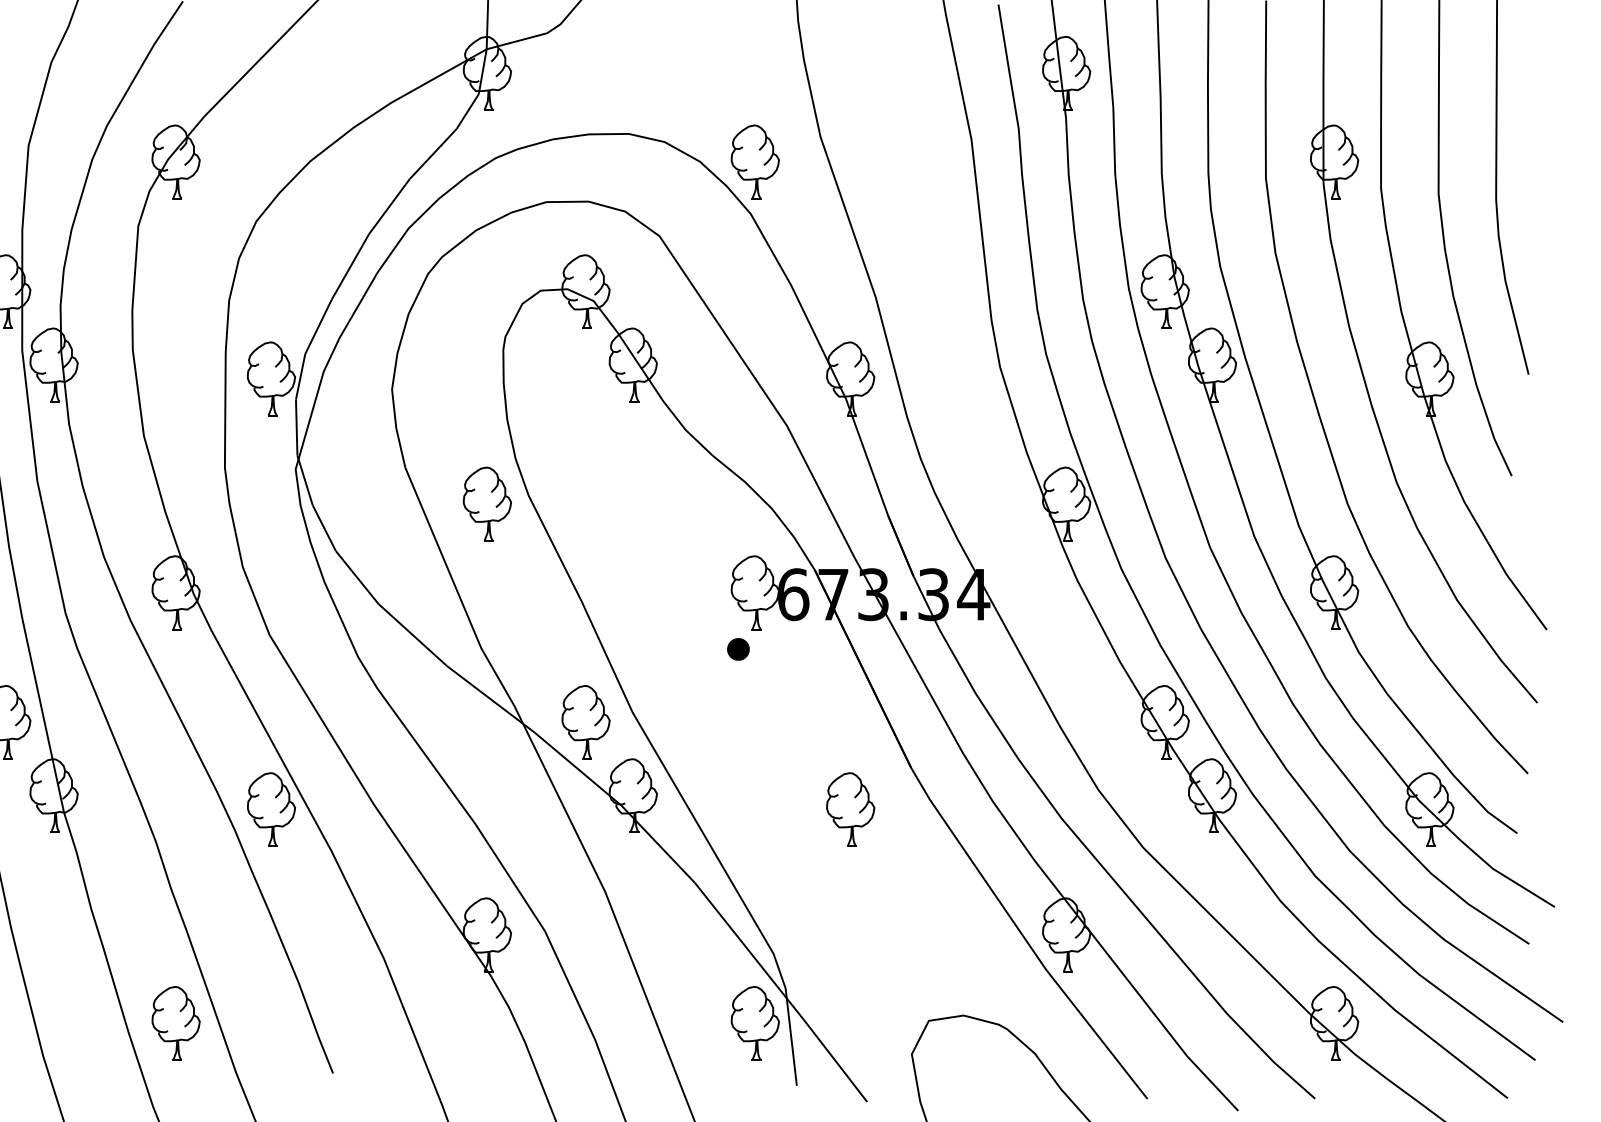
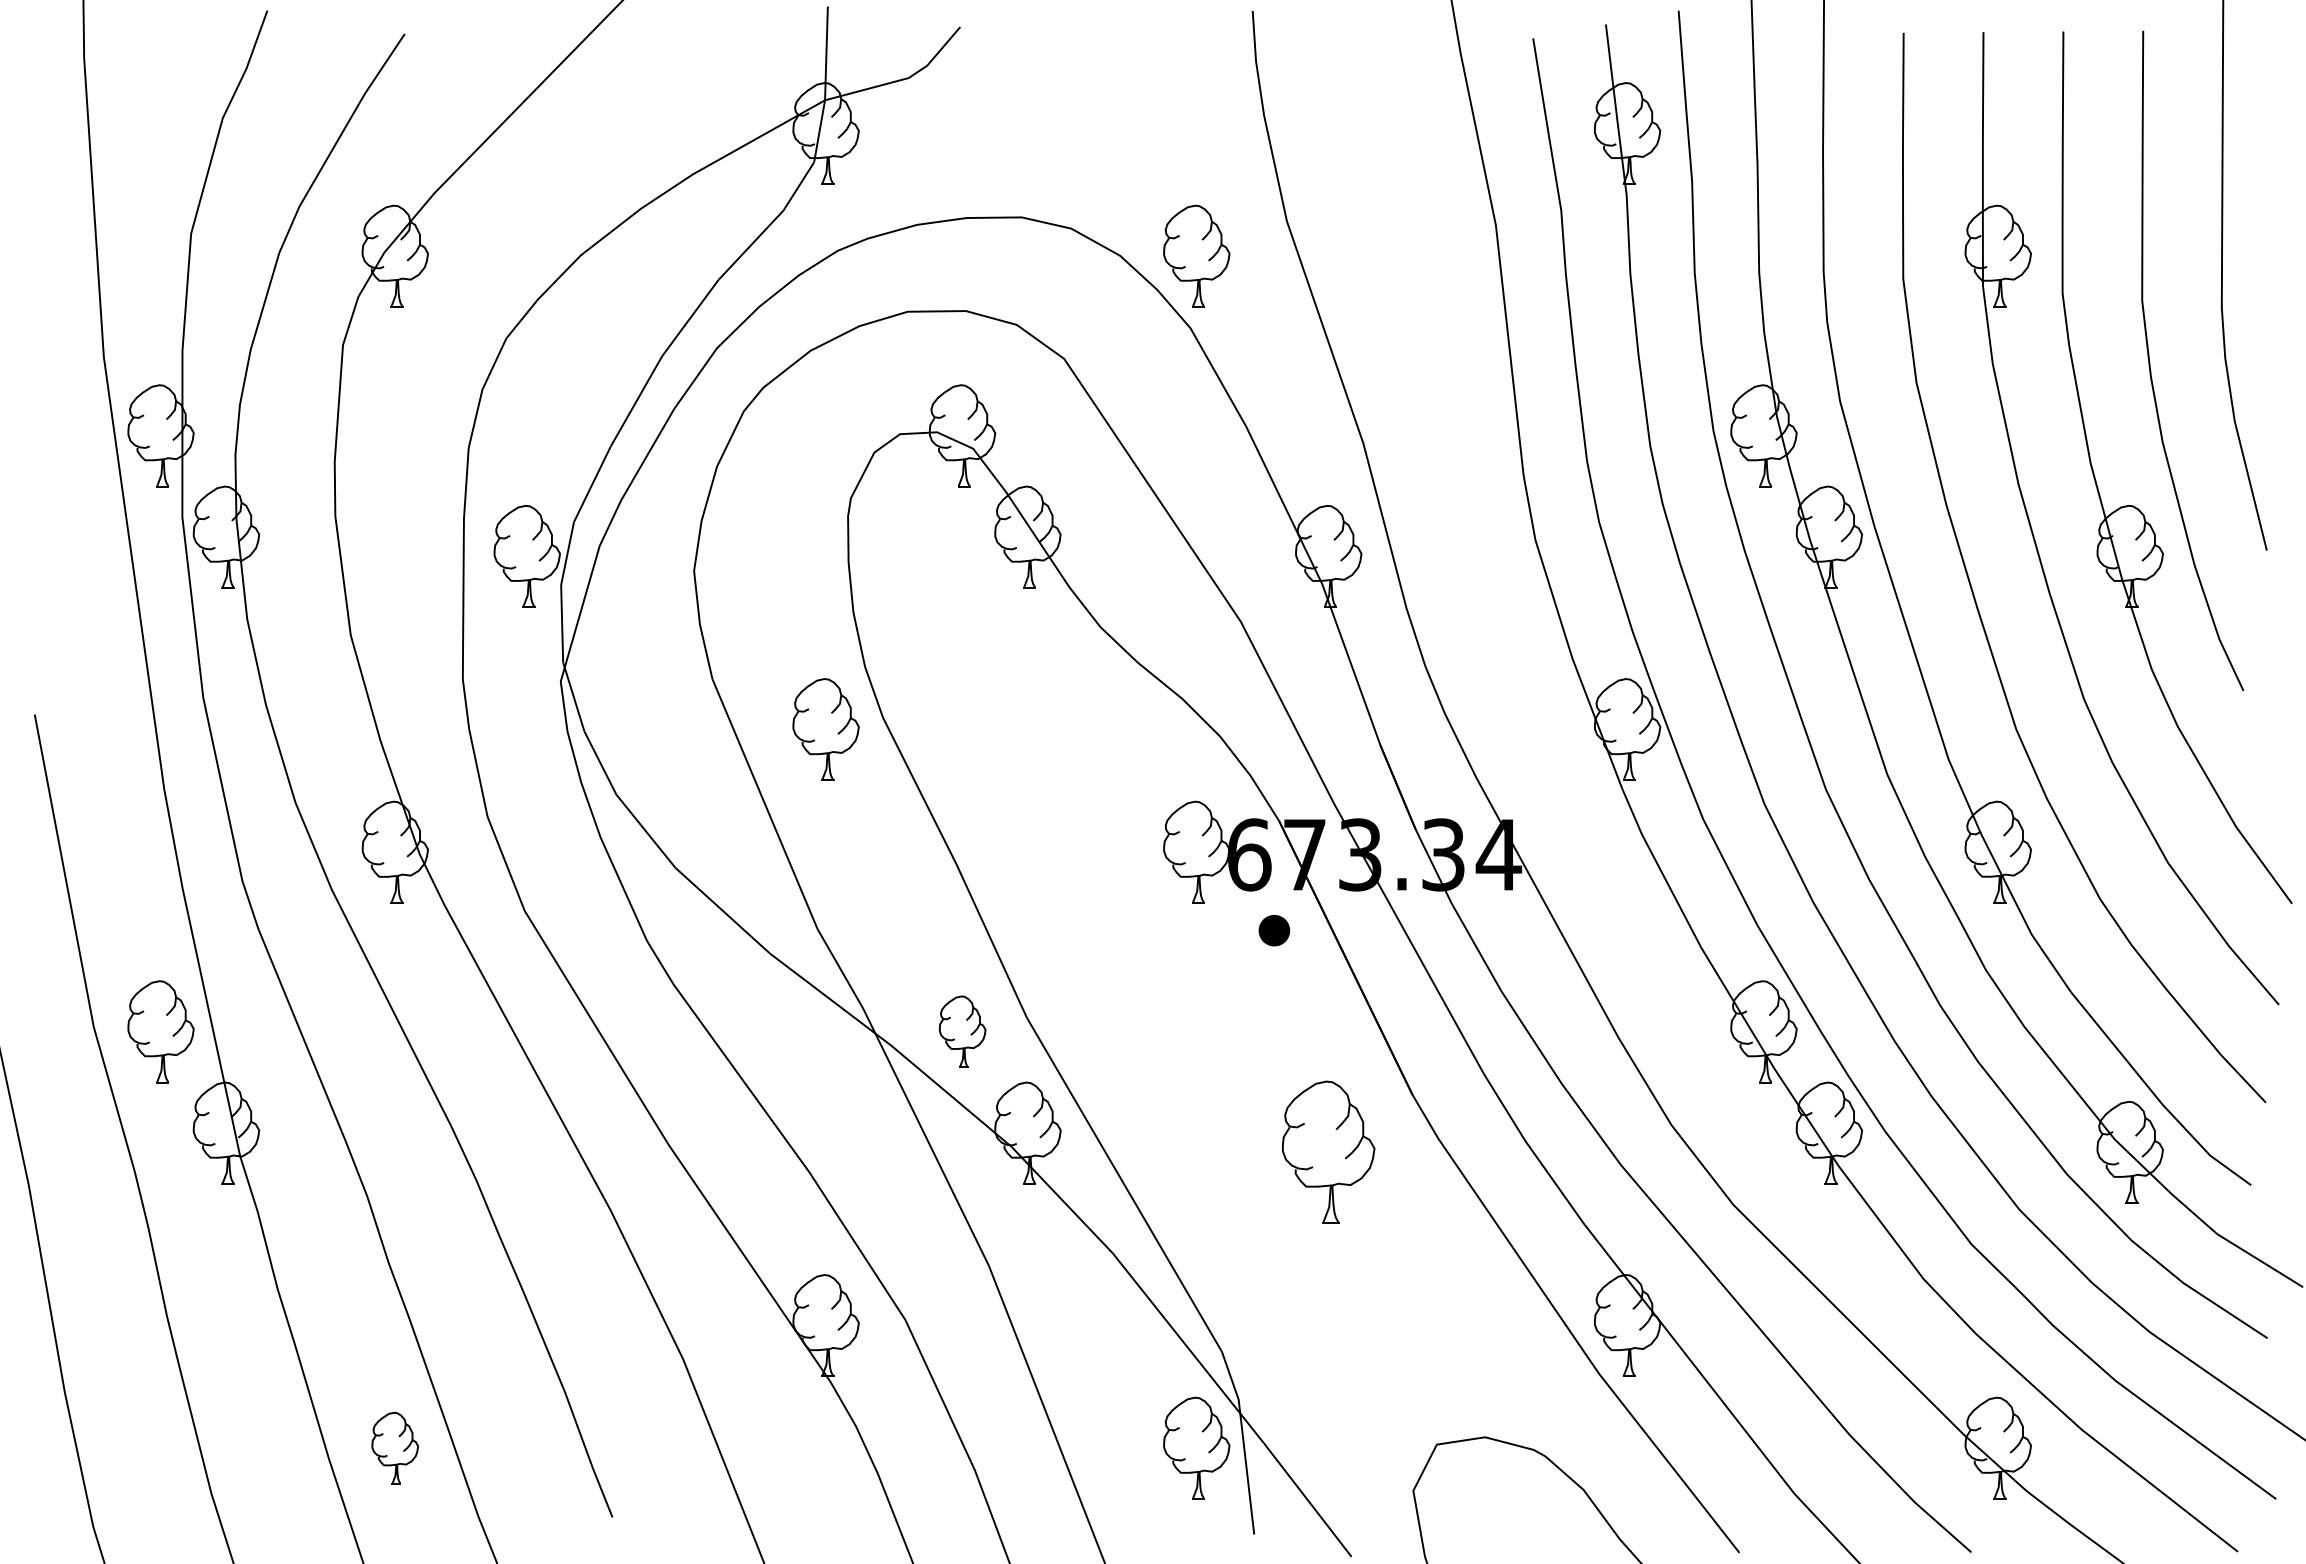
part: (738, 649) -> (1274, 930), moved
part: (586, 722) -> (962, 1031), size x0.7
part: (270, 809) -> (526, 1152), removed
part: (850, 809) -> (1328, 1152), size x1.4
part: (175, 1022) -> (394, 1447), size x0.7

